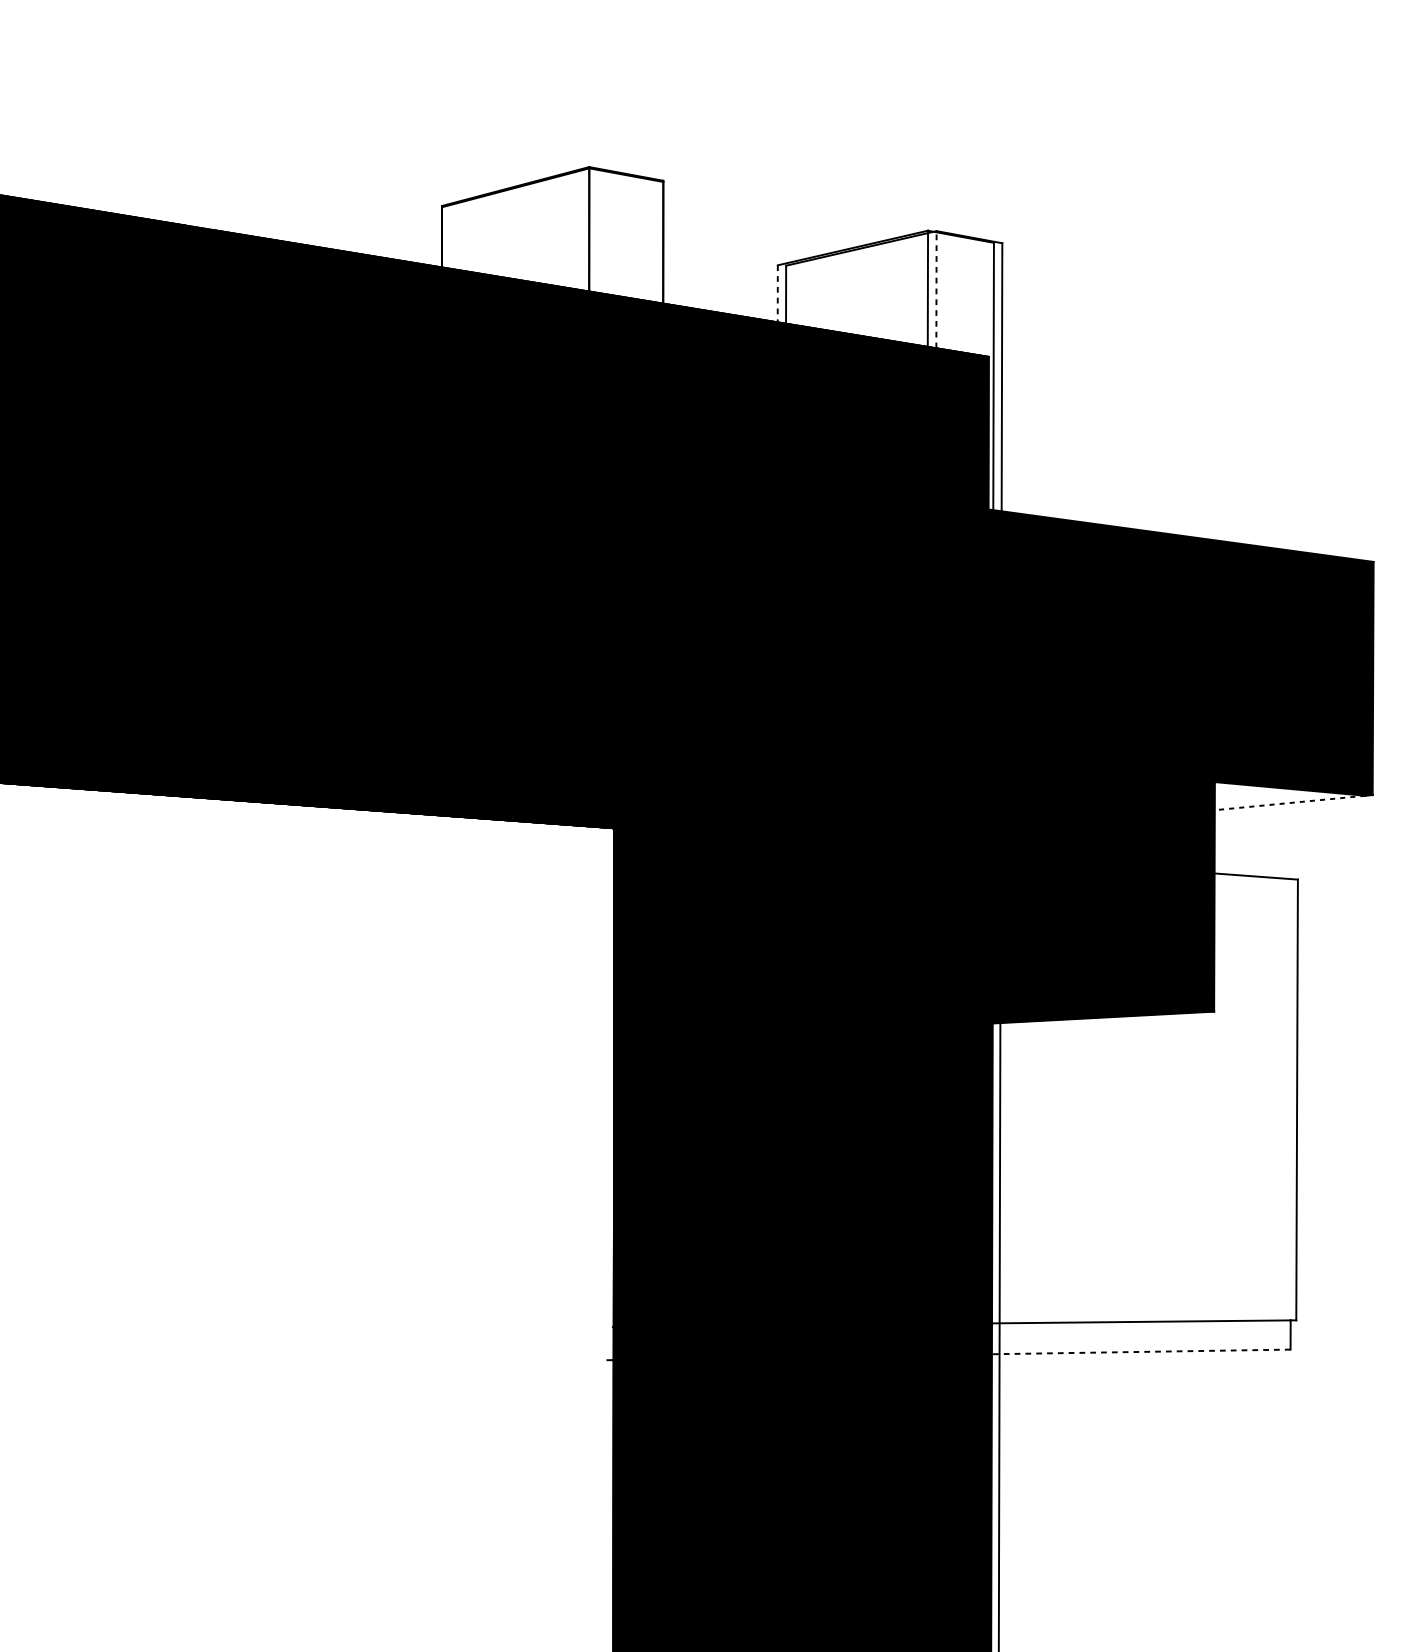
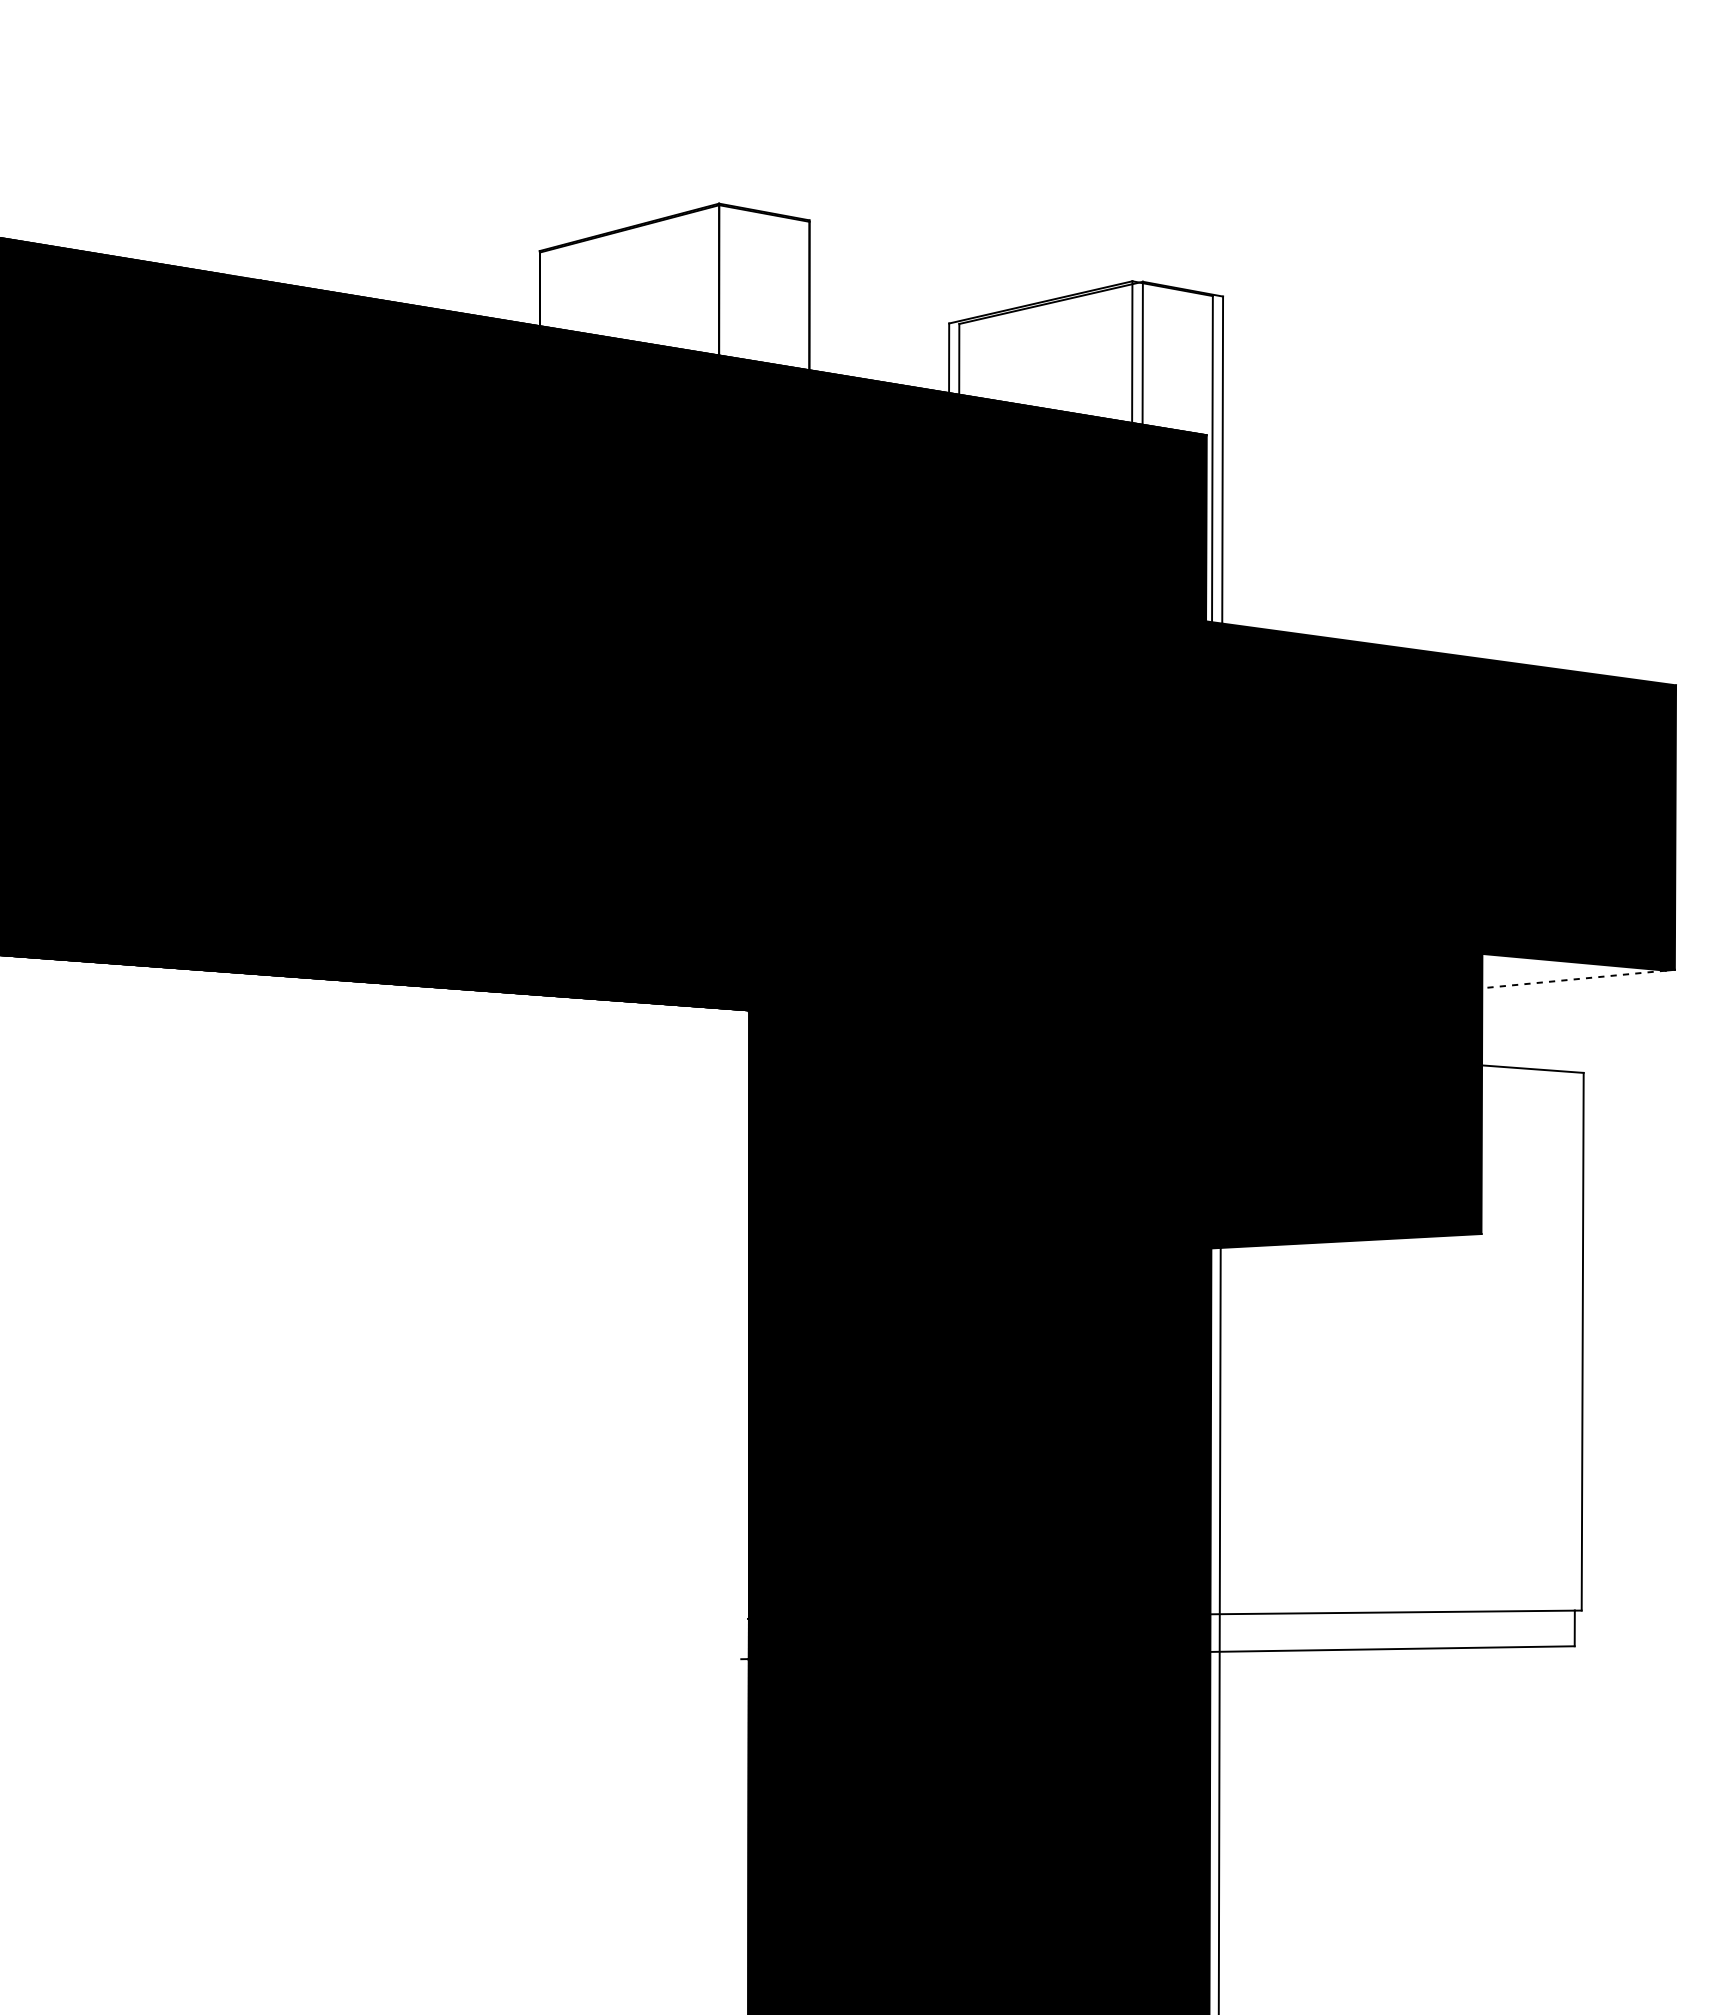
line: (936, 289) -> (1142, 352), dashed -> solid
line: (778, 294) -> (949, 358), dashed -> solid
line: (1135, 1352) -> (1385, 1649), dashed -> solid

